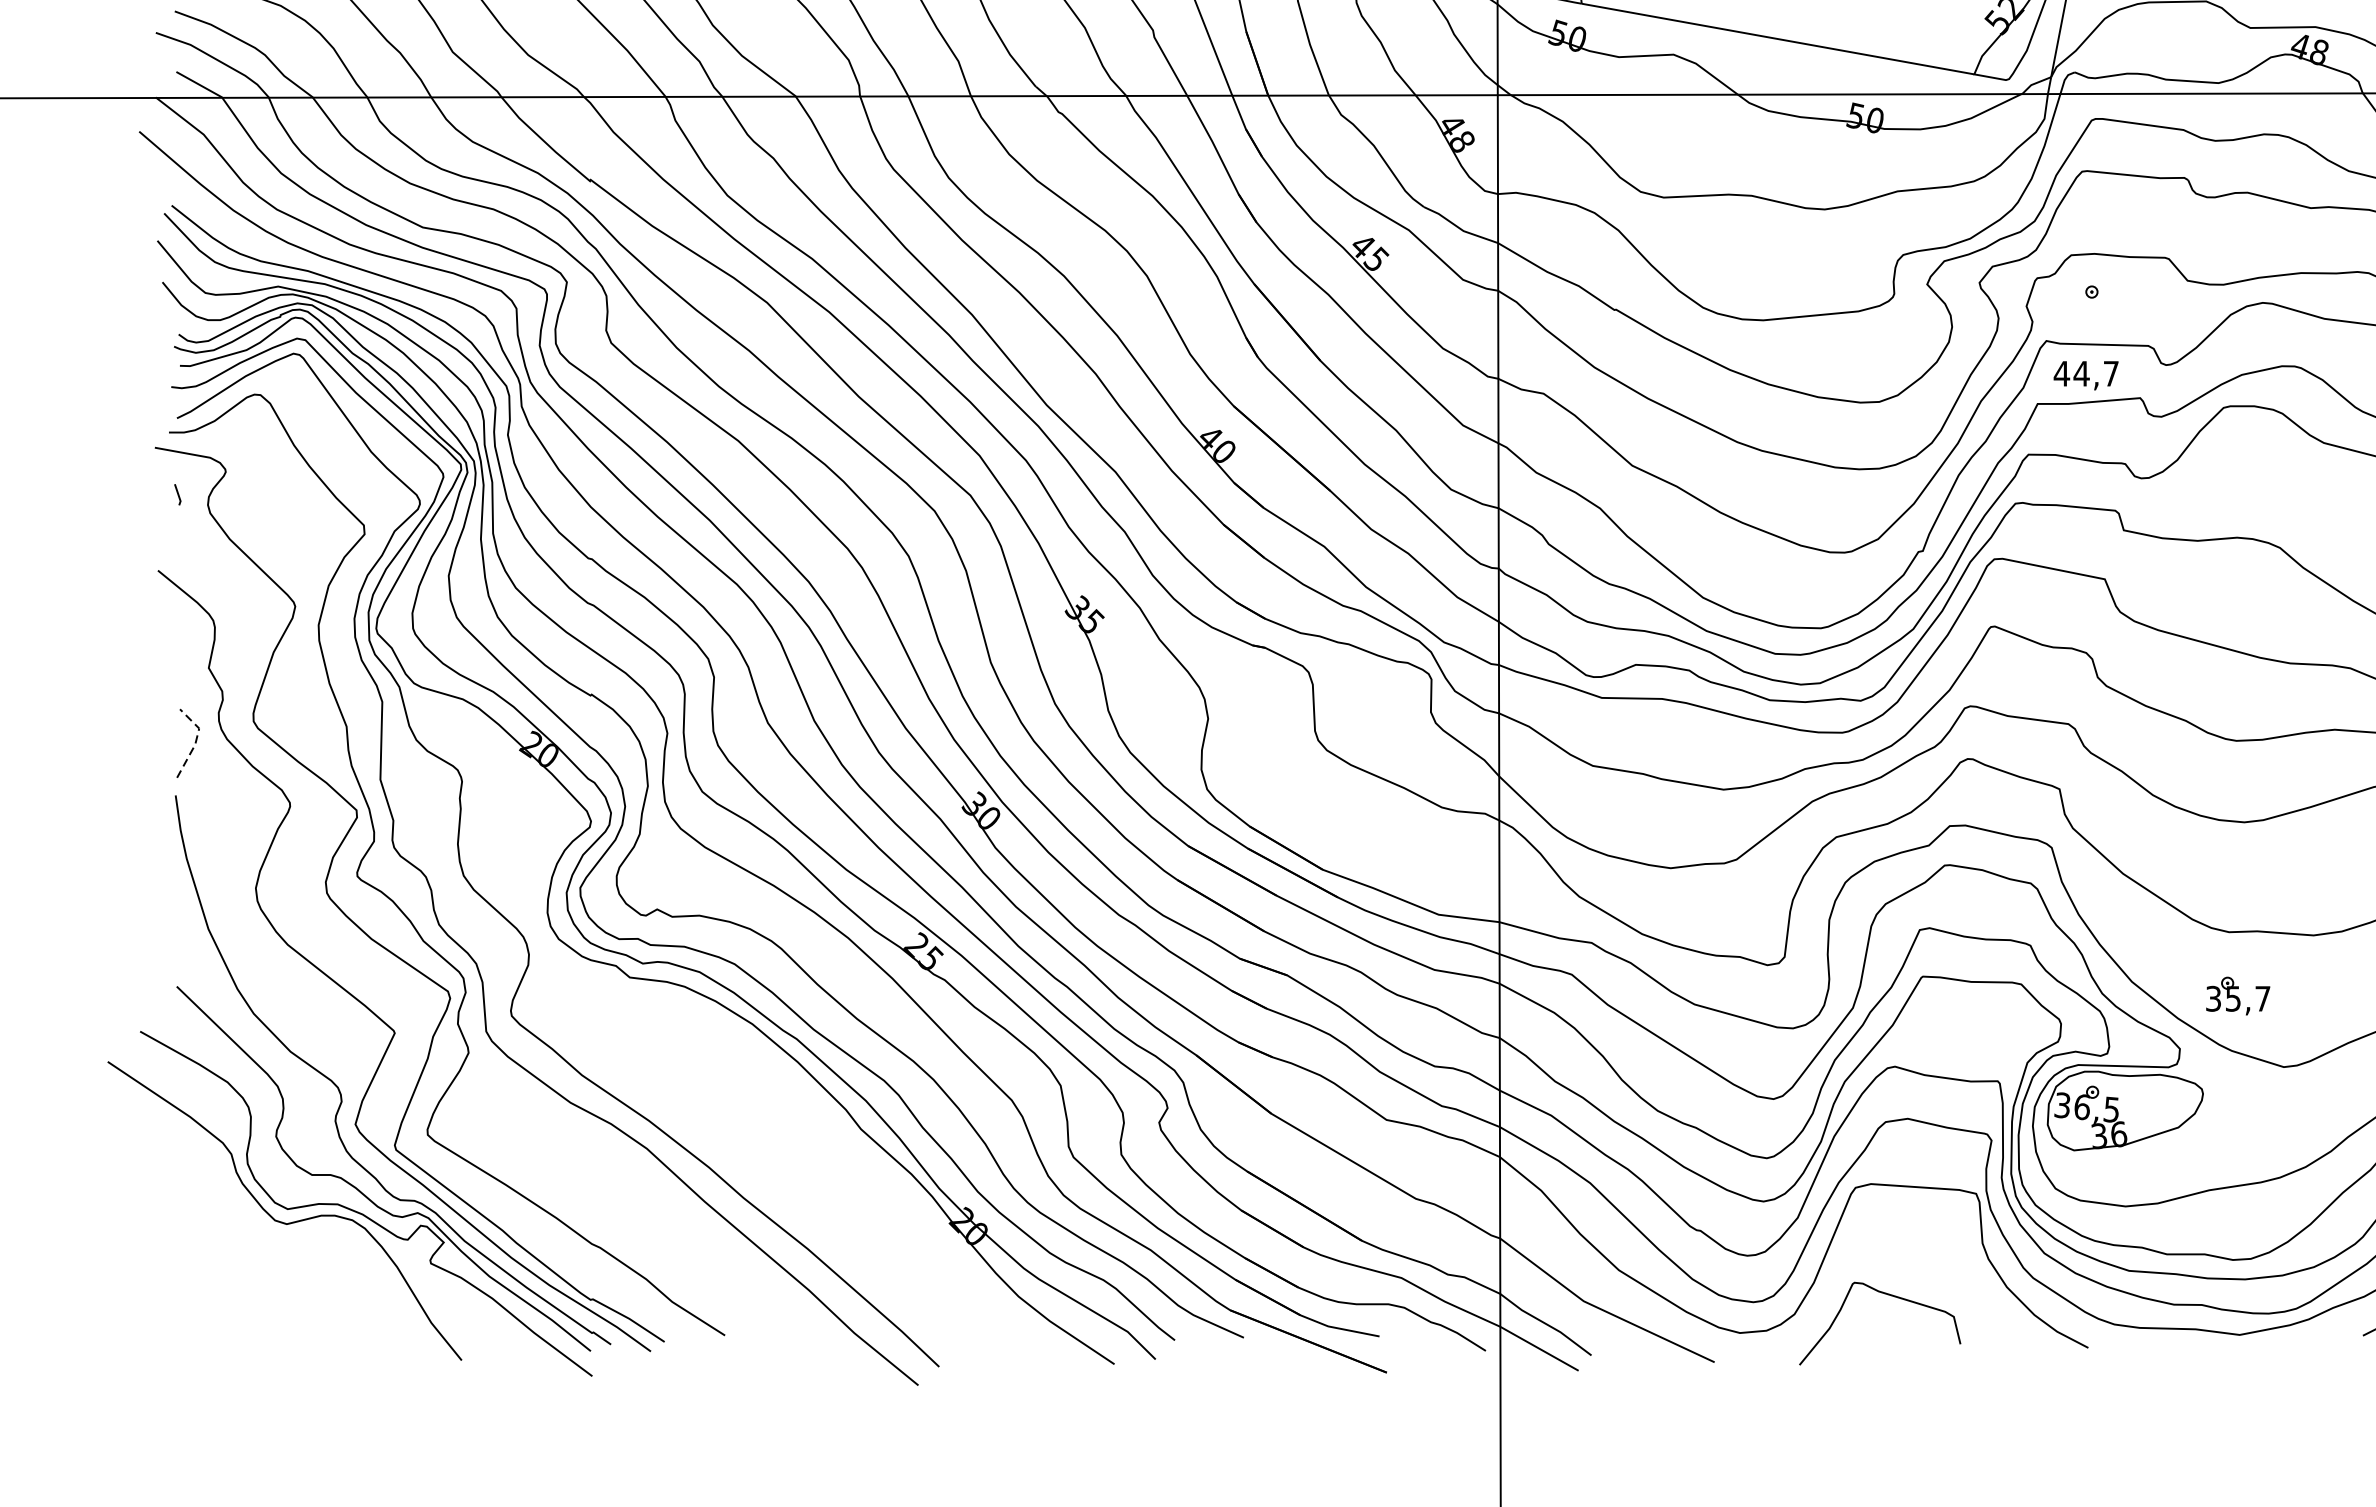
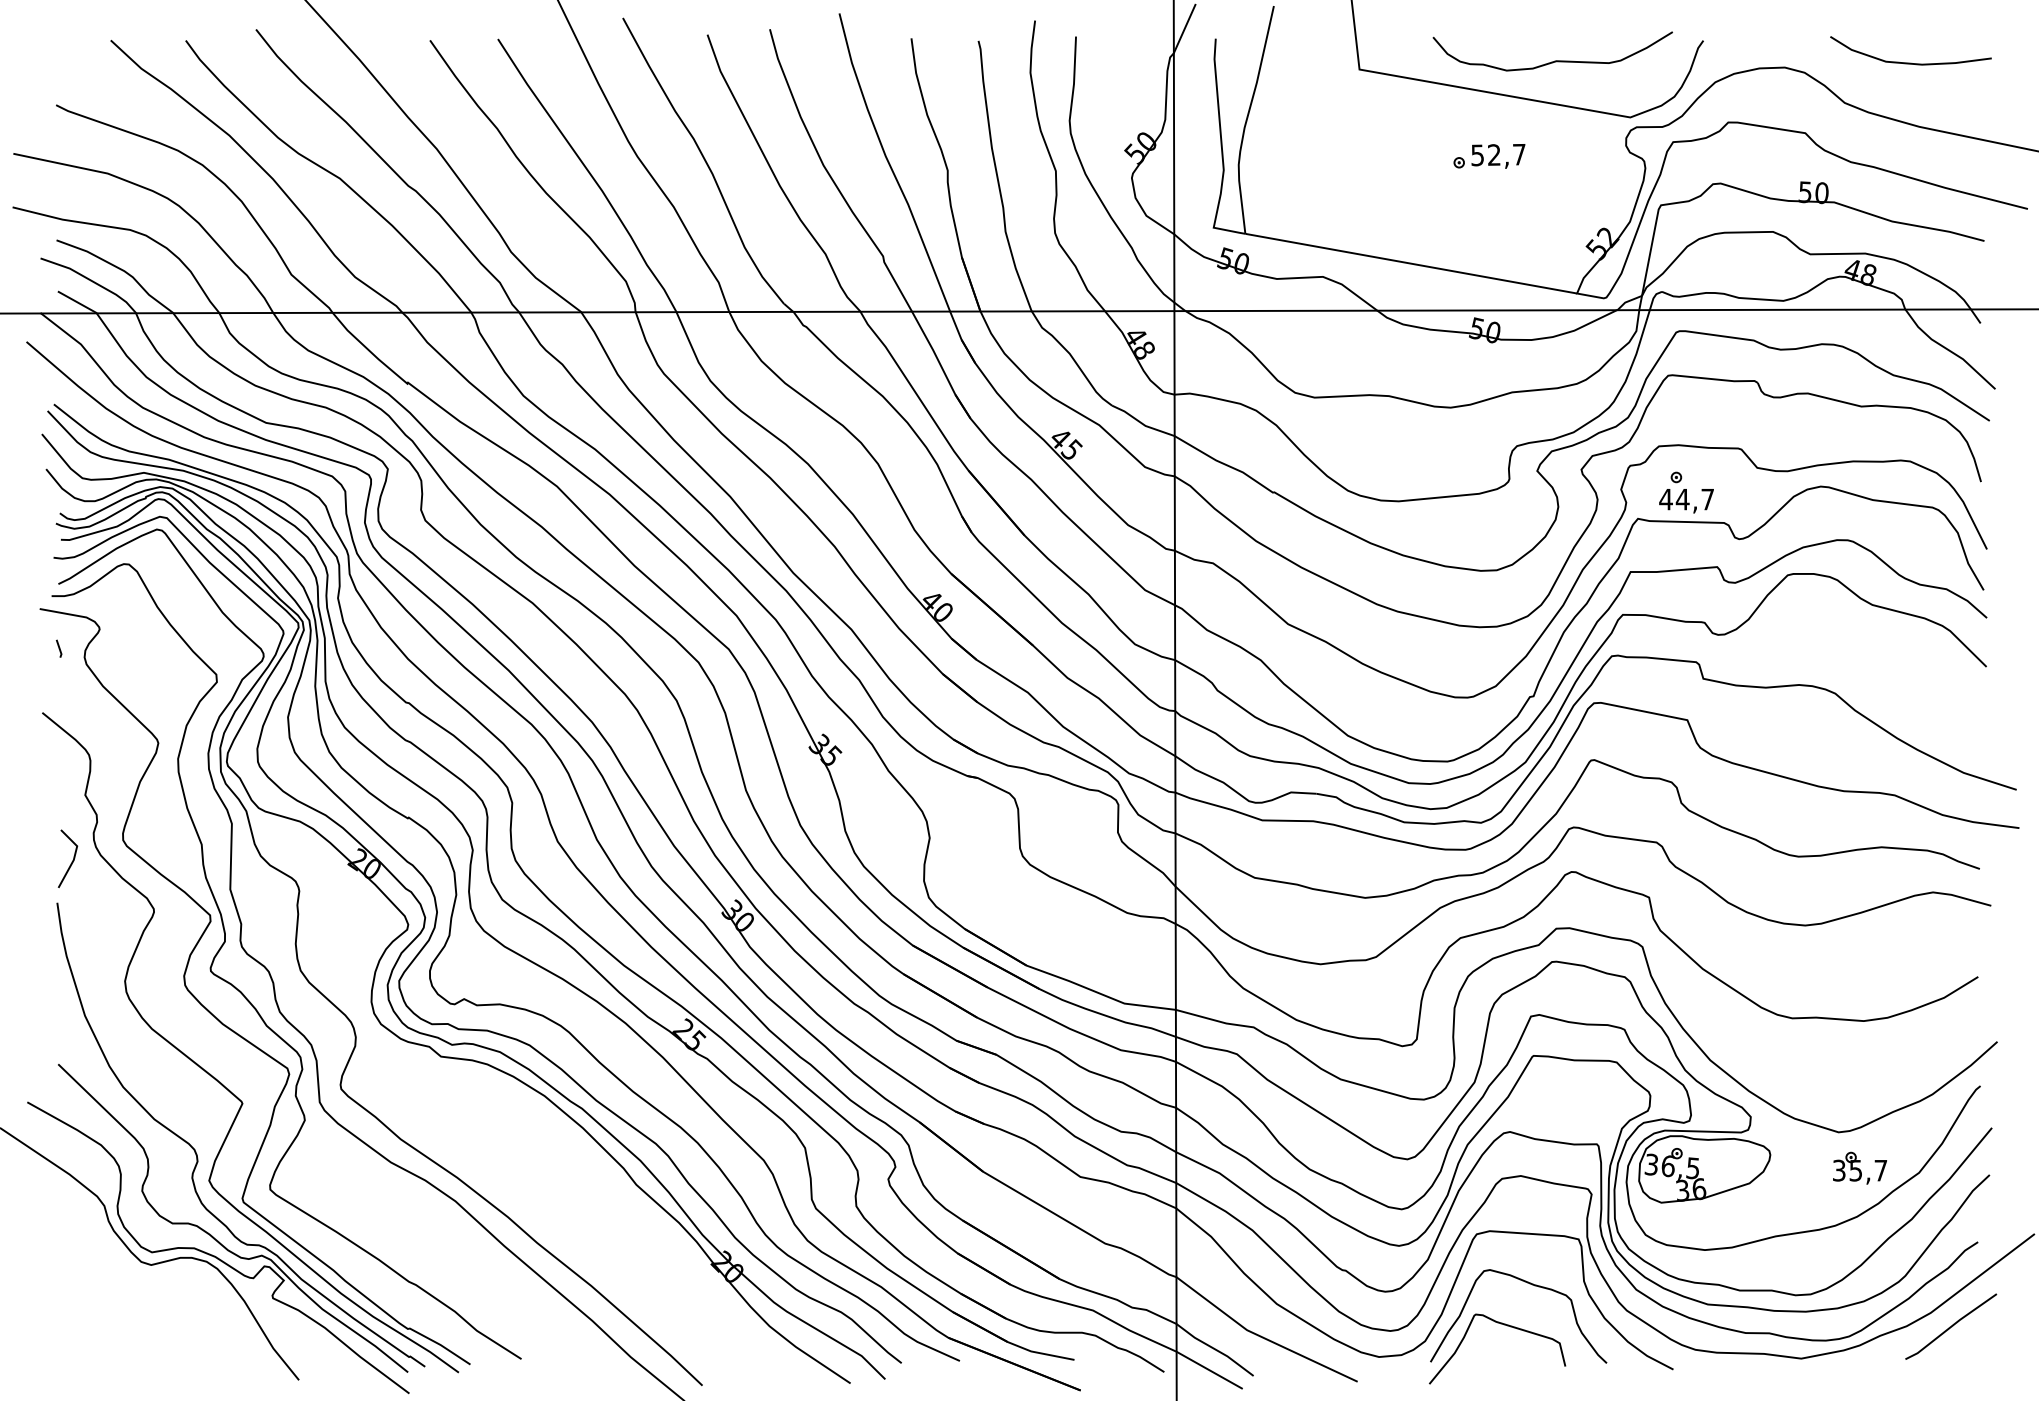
text: (2086, 376) -> (1686, 501), moved
line: (196, 741) -> (74, 857), dashed -> solid
part: (2238, 995) -> (1860, 1167), moved
curve: (1918, 1247) -> (1529, 1284), added

